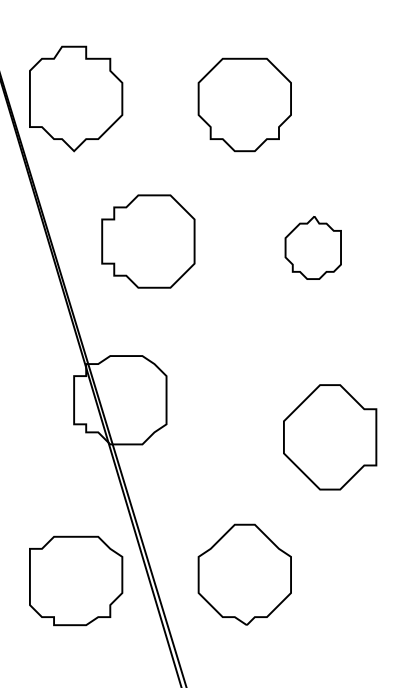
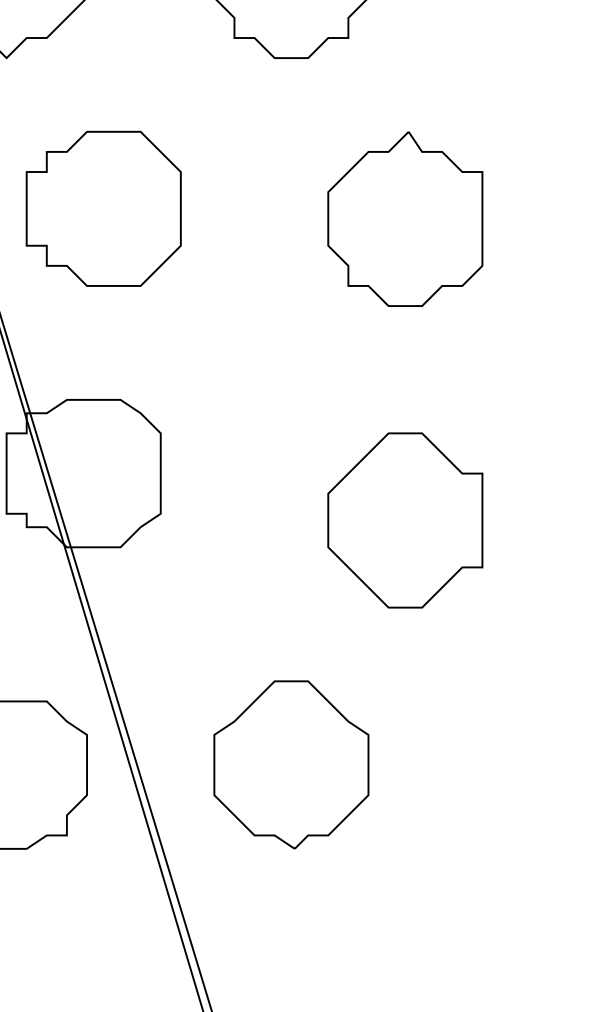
part: (148, 241) -> (103, 208), moved
part: (313, 247) -> (405, 218), size x1.67
part: (330, 437) -> (405, 520), moved

